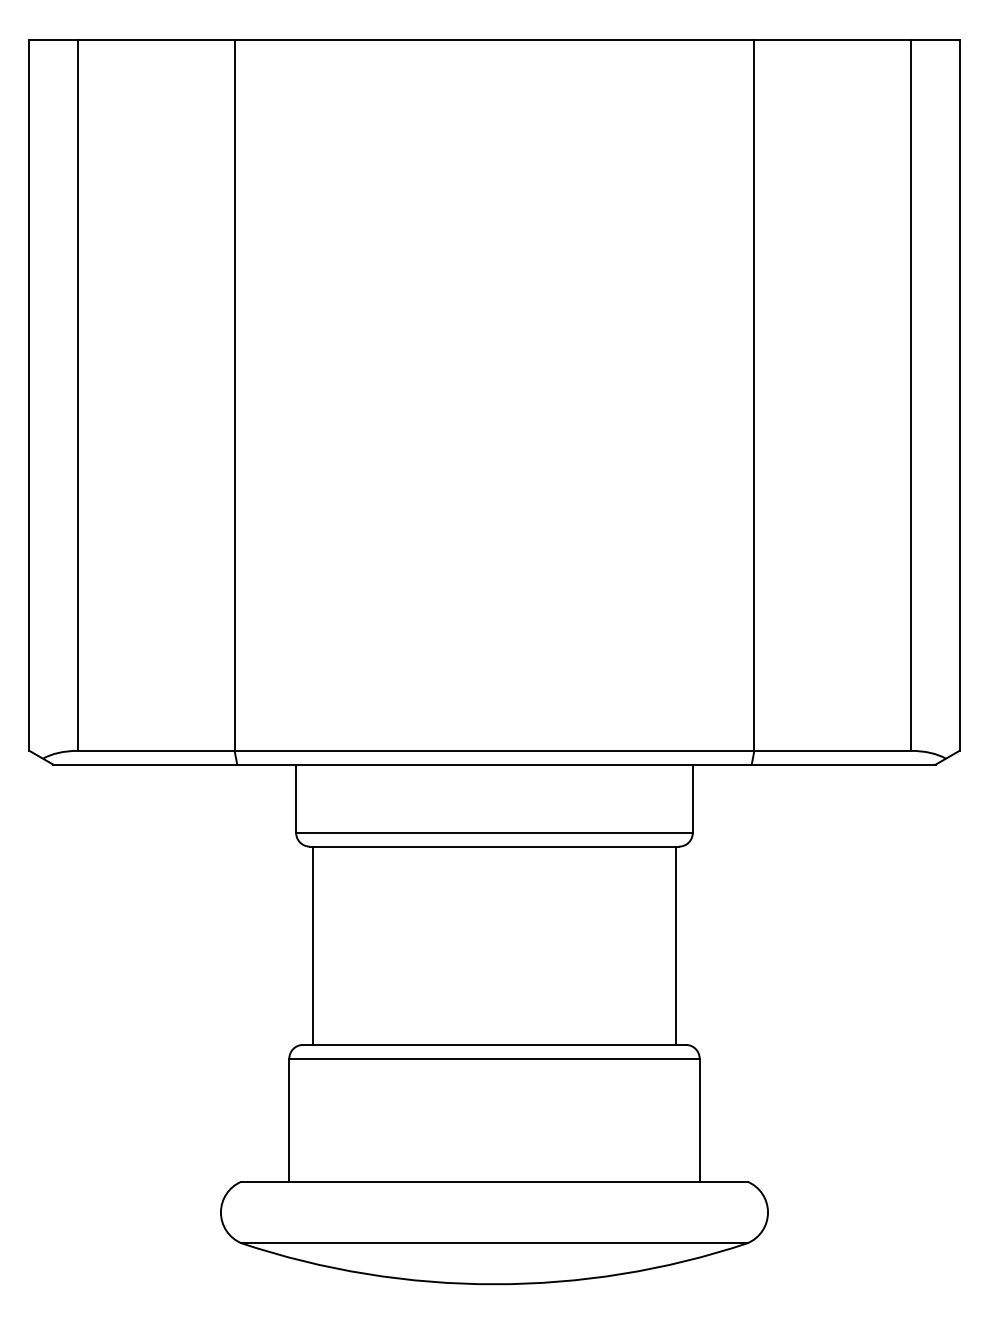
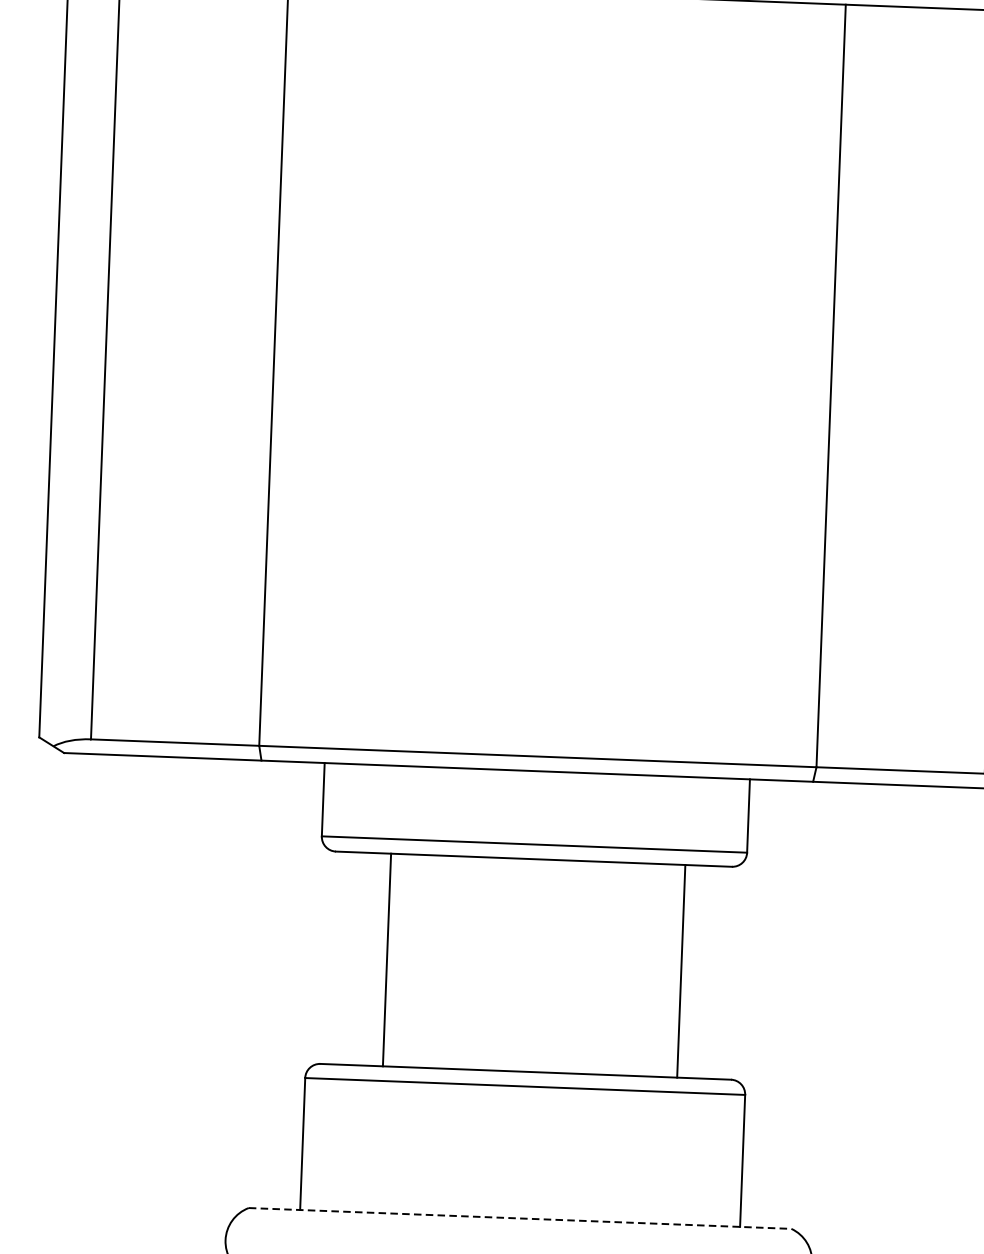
line: (313, 945) -> (387, 959), moved
line: (675, 945) -> (681, 971), moved
line: (494, 1181) -> (520, 1218), solid -> dashed

